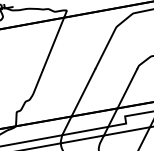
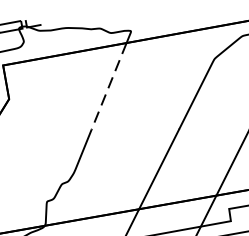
line: (53, 43) -> (108, 86), solid -> dashed

